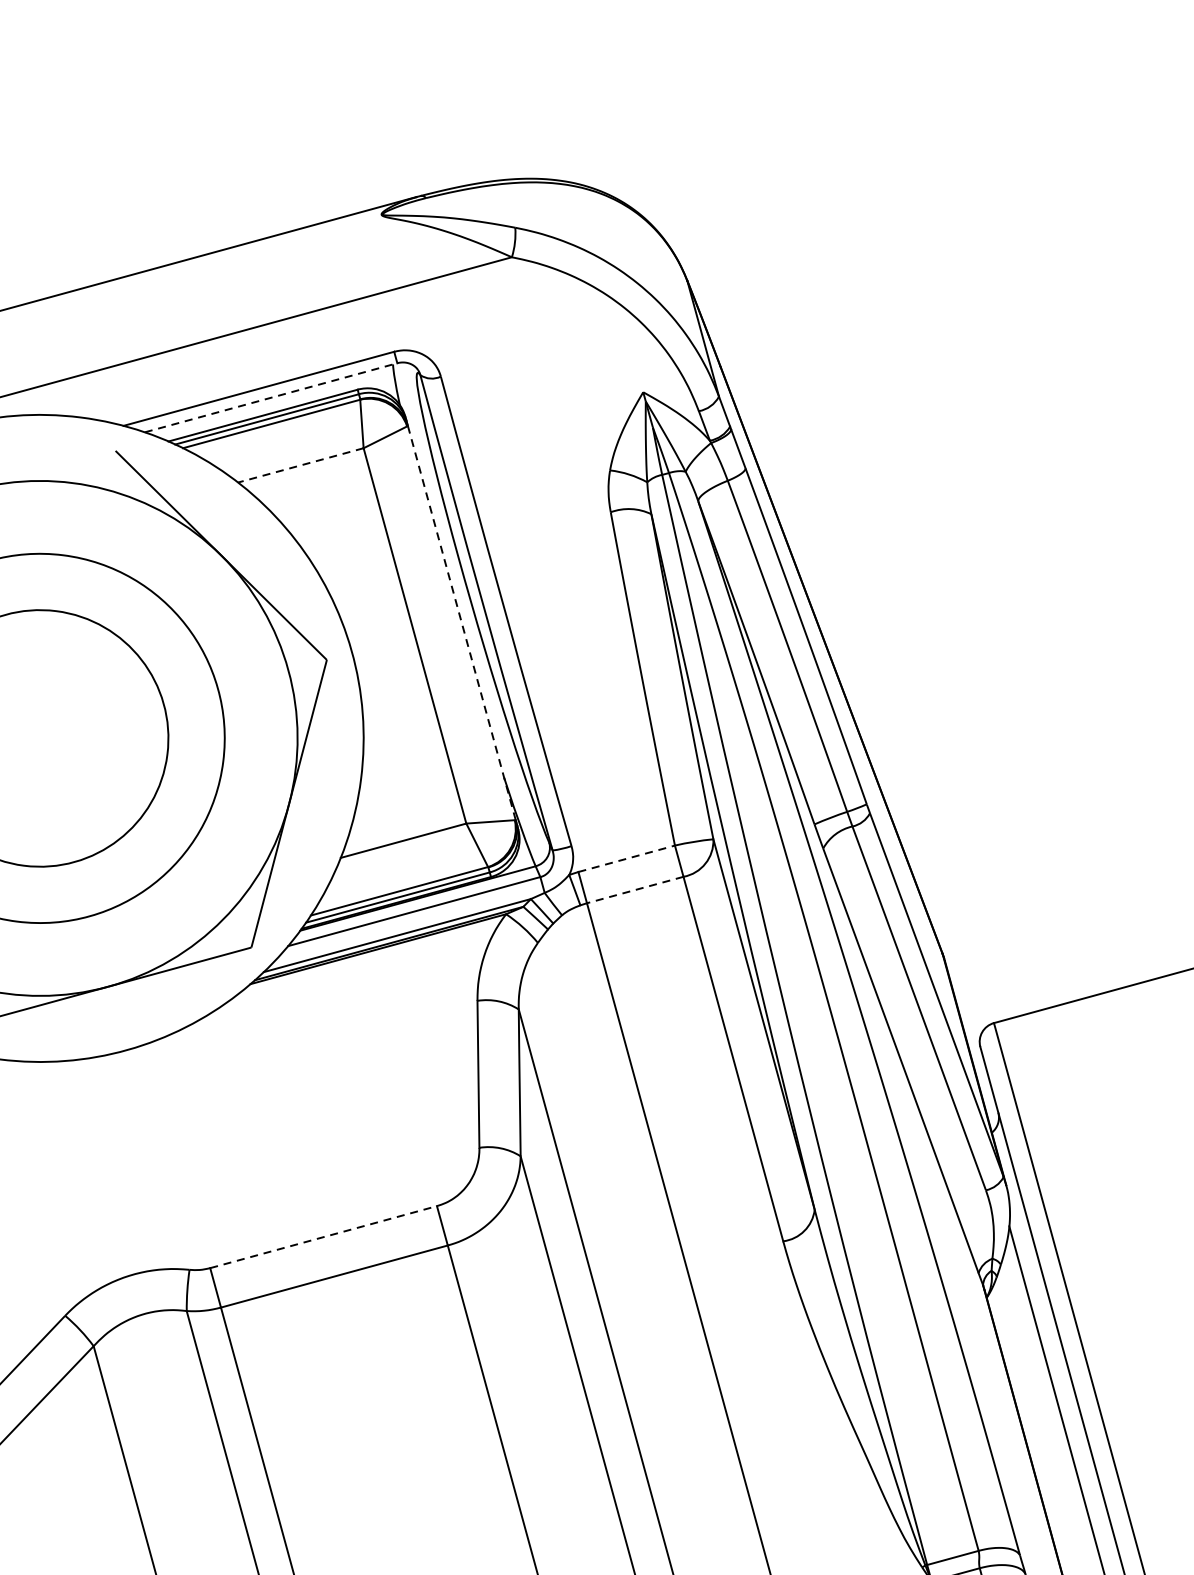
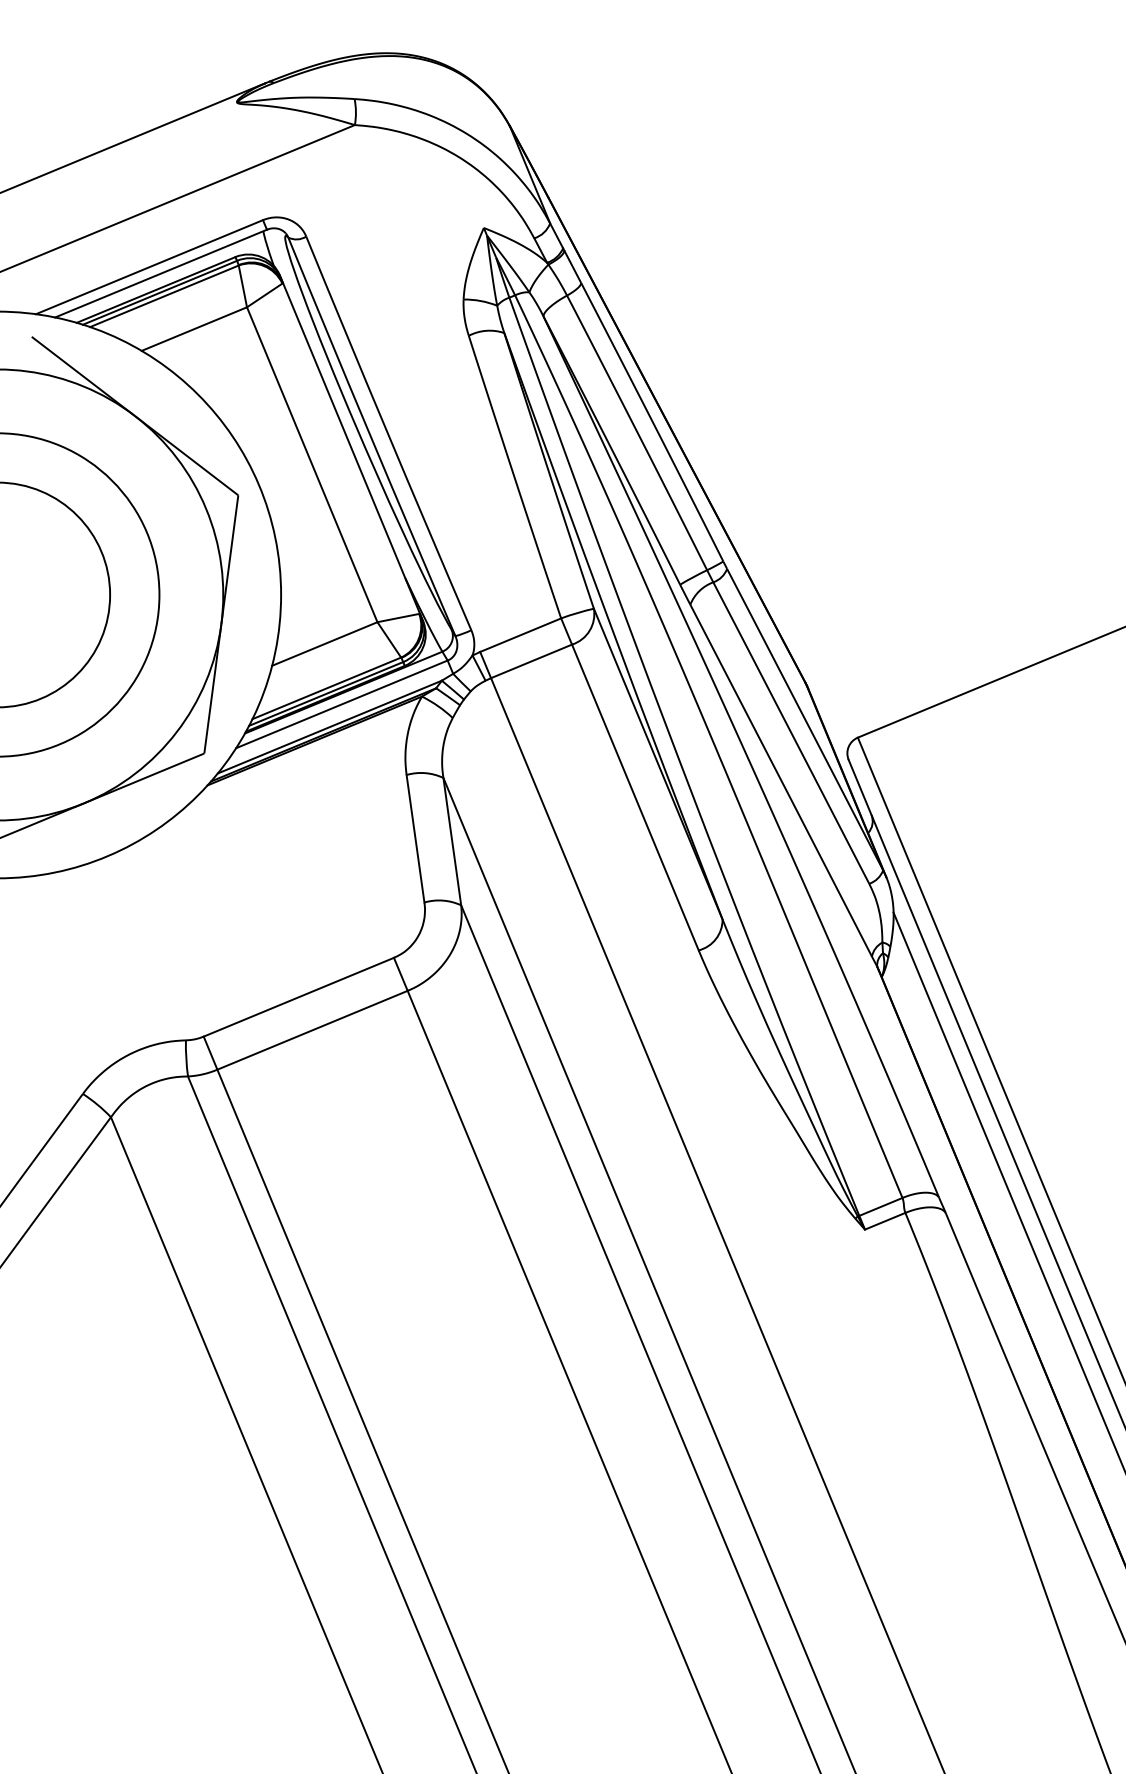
line: (271, 397) -> (161, 273), dashed -> solid
line: (300, 465) -> (194, 329), dashed -> solid
line: (461, 623) -> (351, 448), dashed -> solid
line: (626, 859) -> (520, 635), dashed -> solid
line: (635, 890) -> (531, 661), dashed -> solid
line: (323, 1237) -> (298, 997), dashed -> solid

